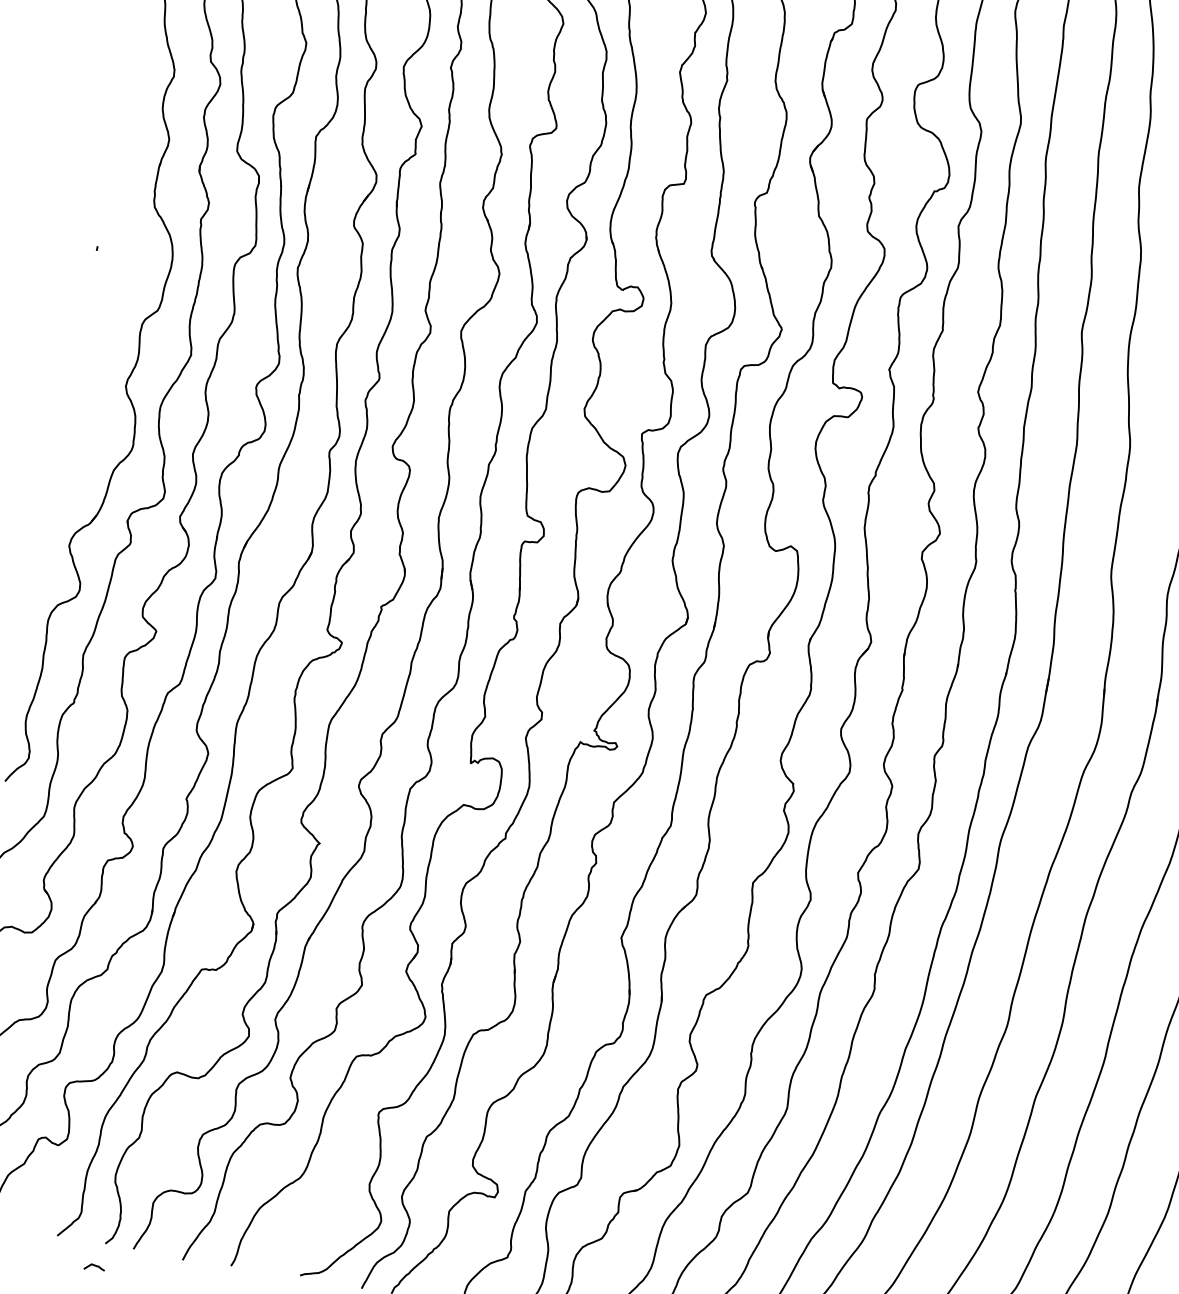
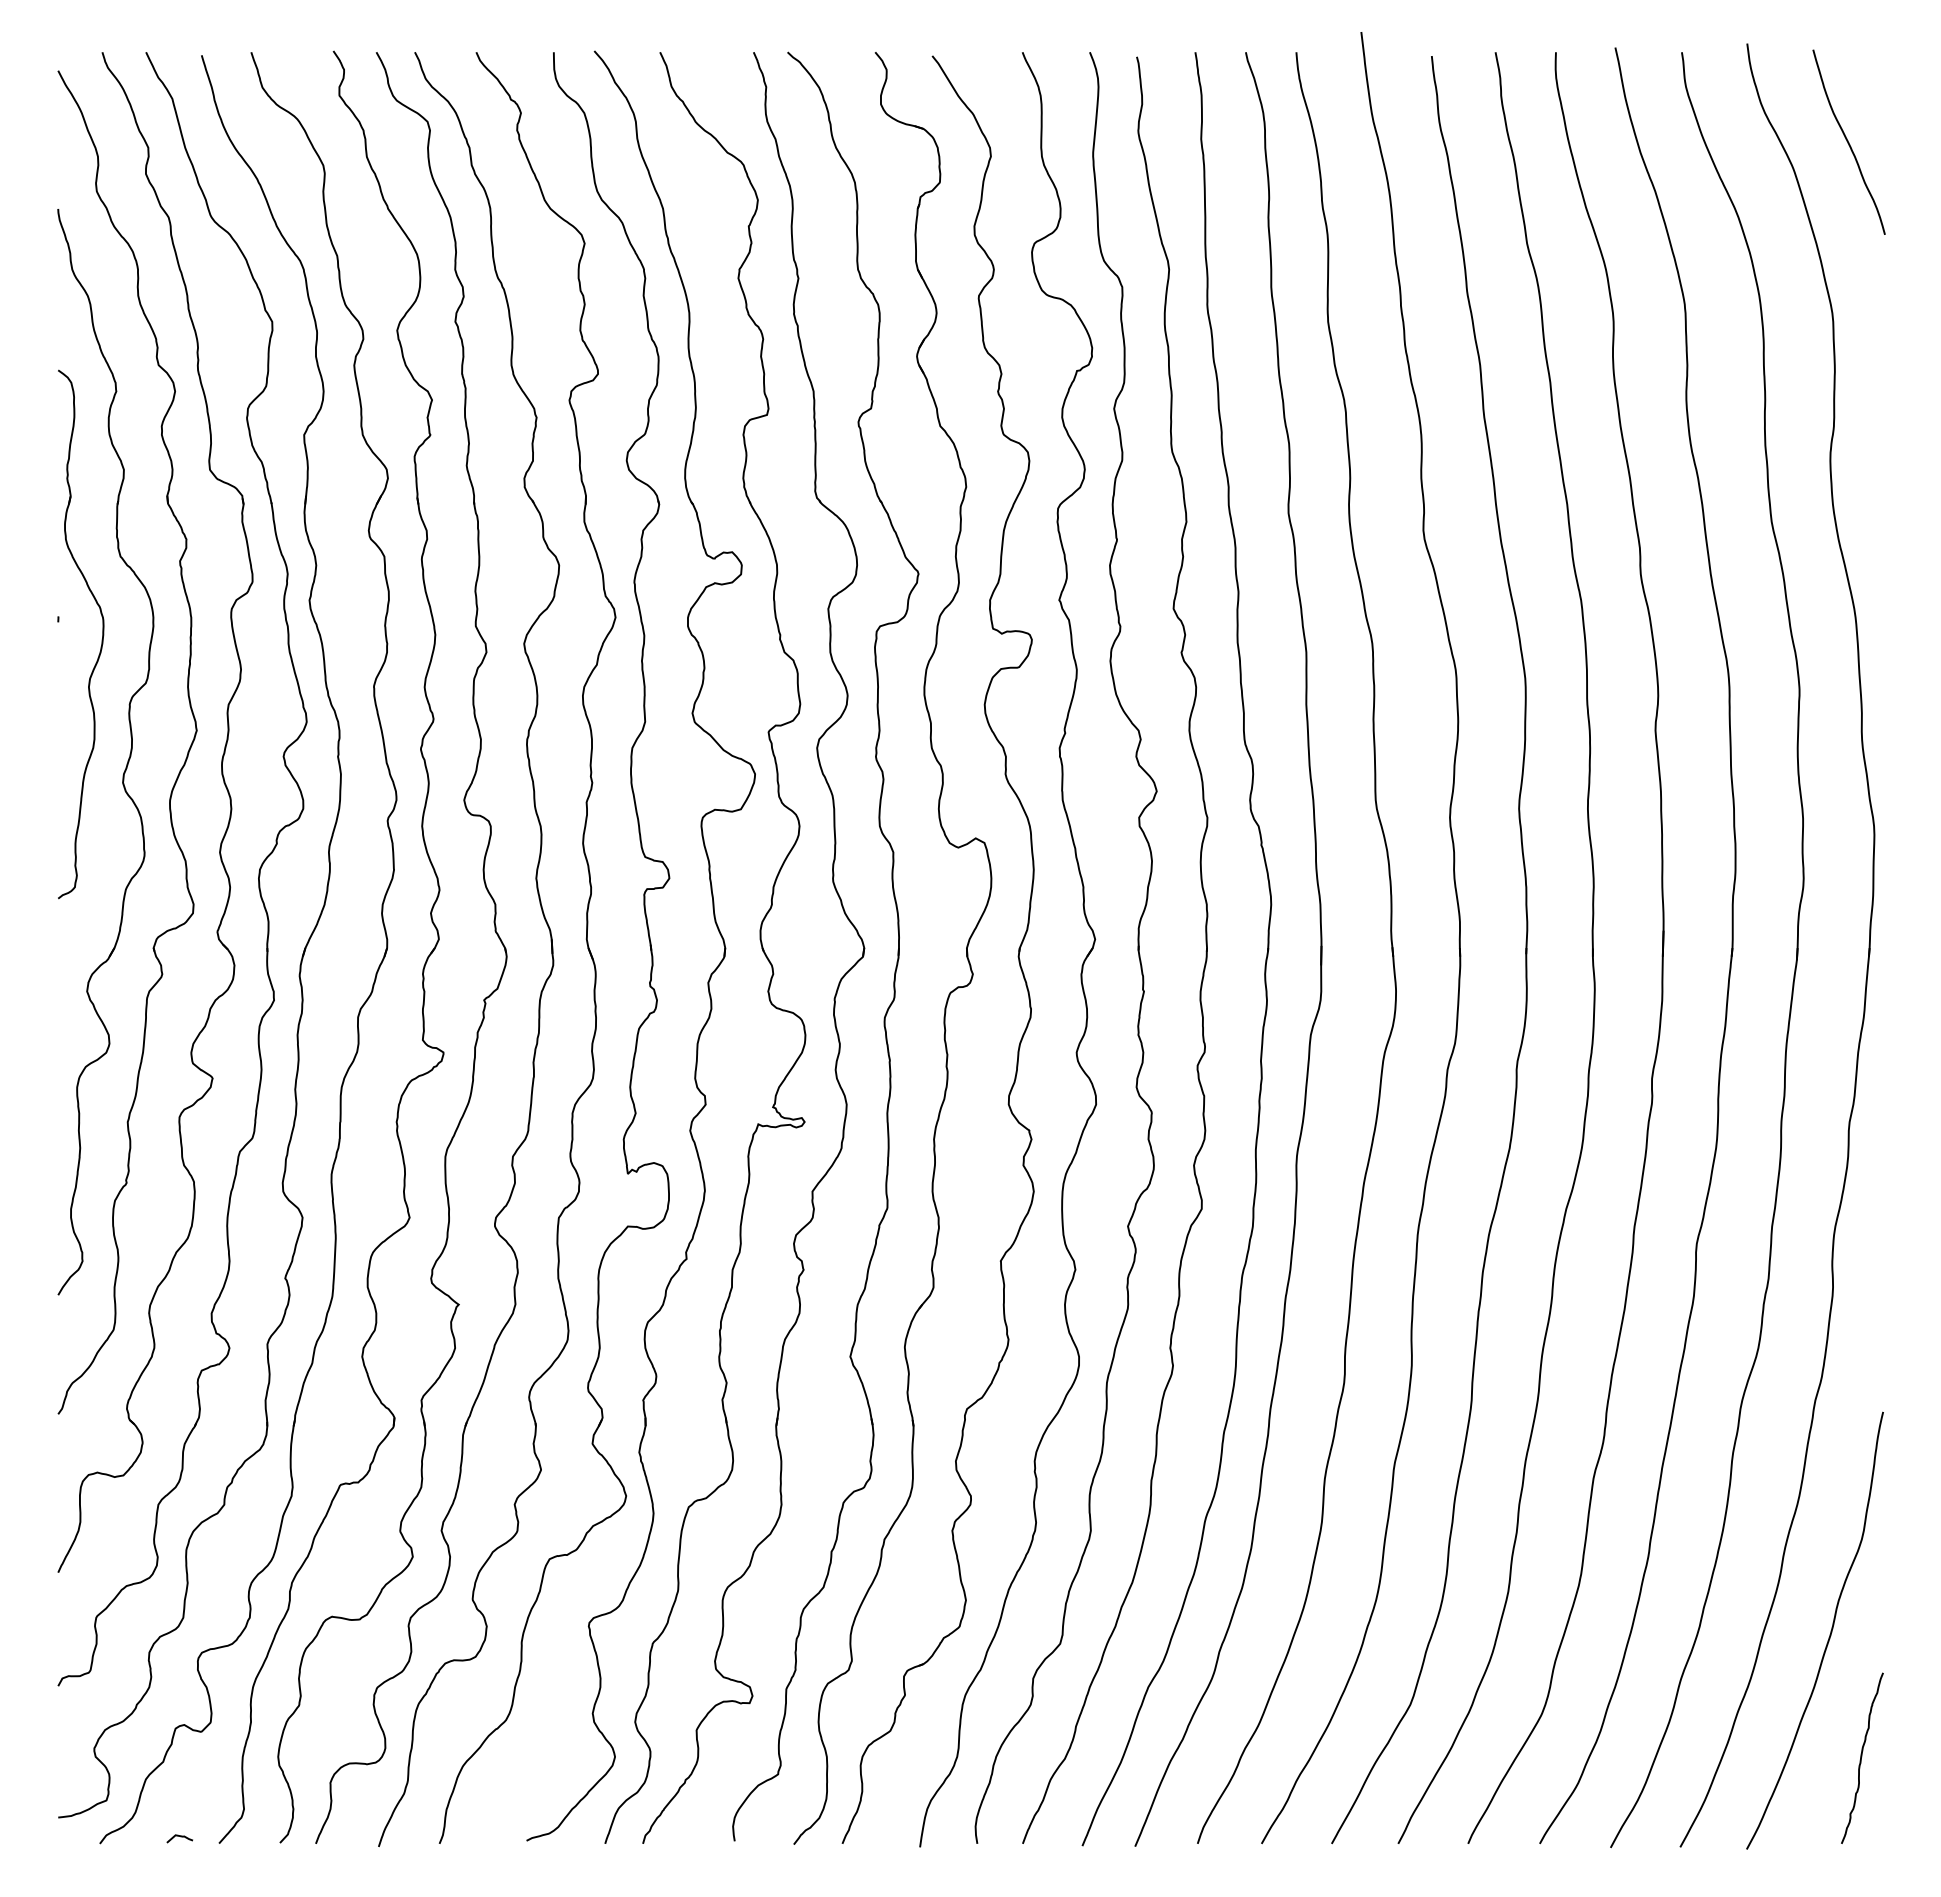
part: (128, 270) -> (101, 639), added
curve: (95, 1266) -> (180, 1837), moved

